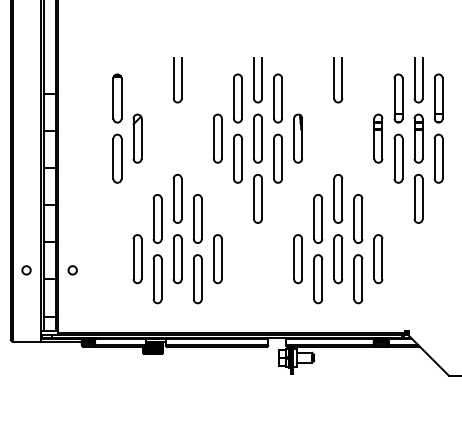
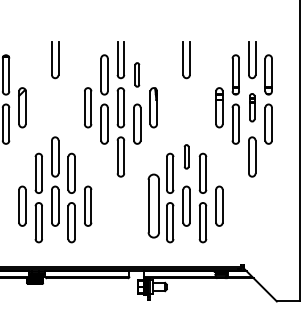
part: (277, 98) -> (136, 74), size x0.6
part: (418, 138) -> (252, 107), size x0.7
part: (338, 198) -> (186, 156), size x0.6
part: (297, 259) -> (153, 206), size x1.6

